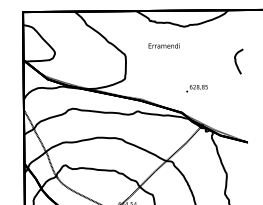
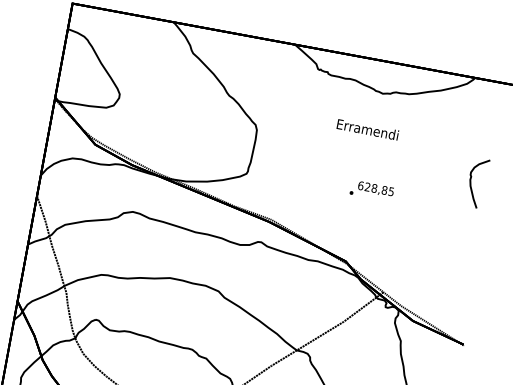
text: (163, 45) -> (366, 128), moved
text: (196, 88) -> (370, 190), moved

